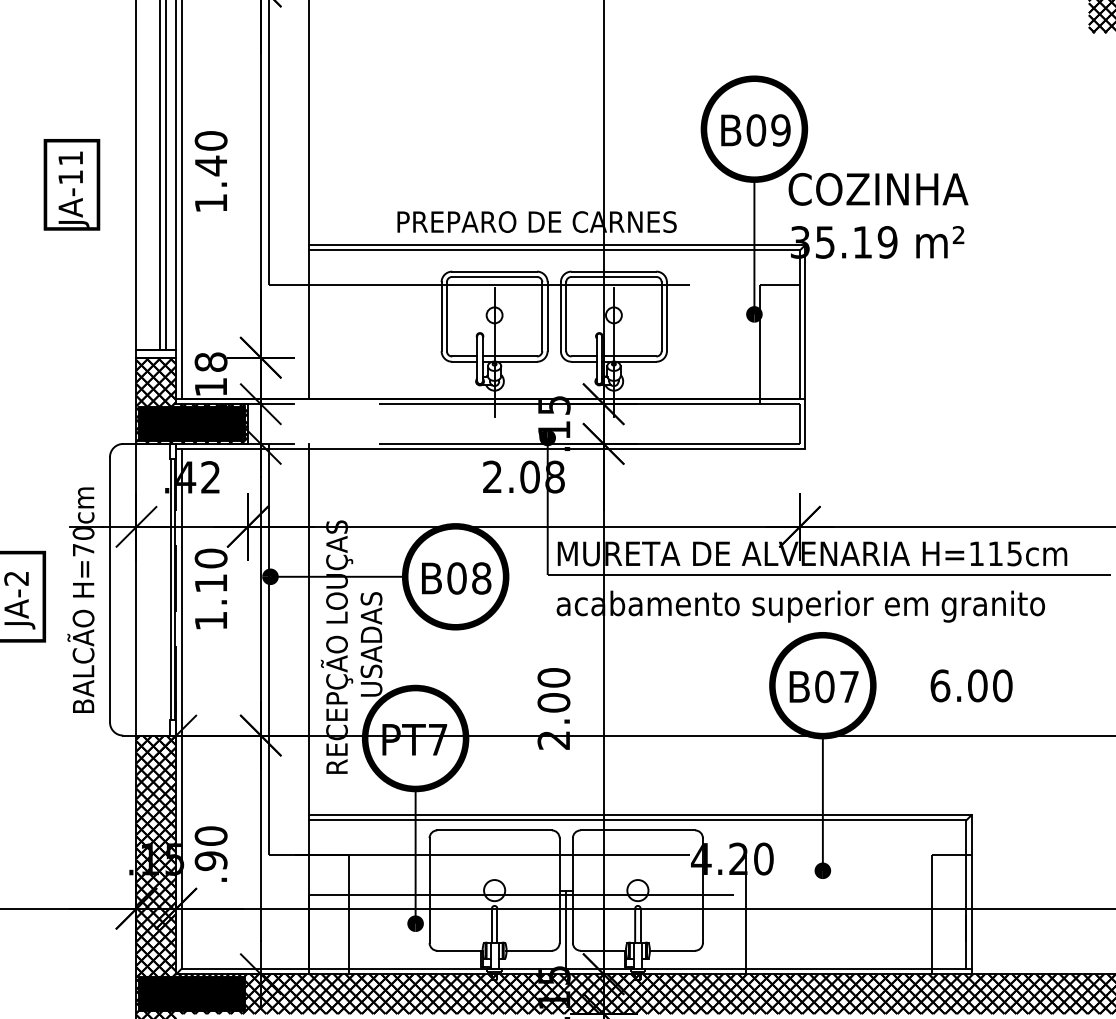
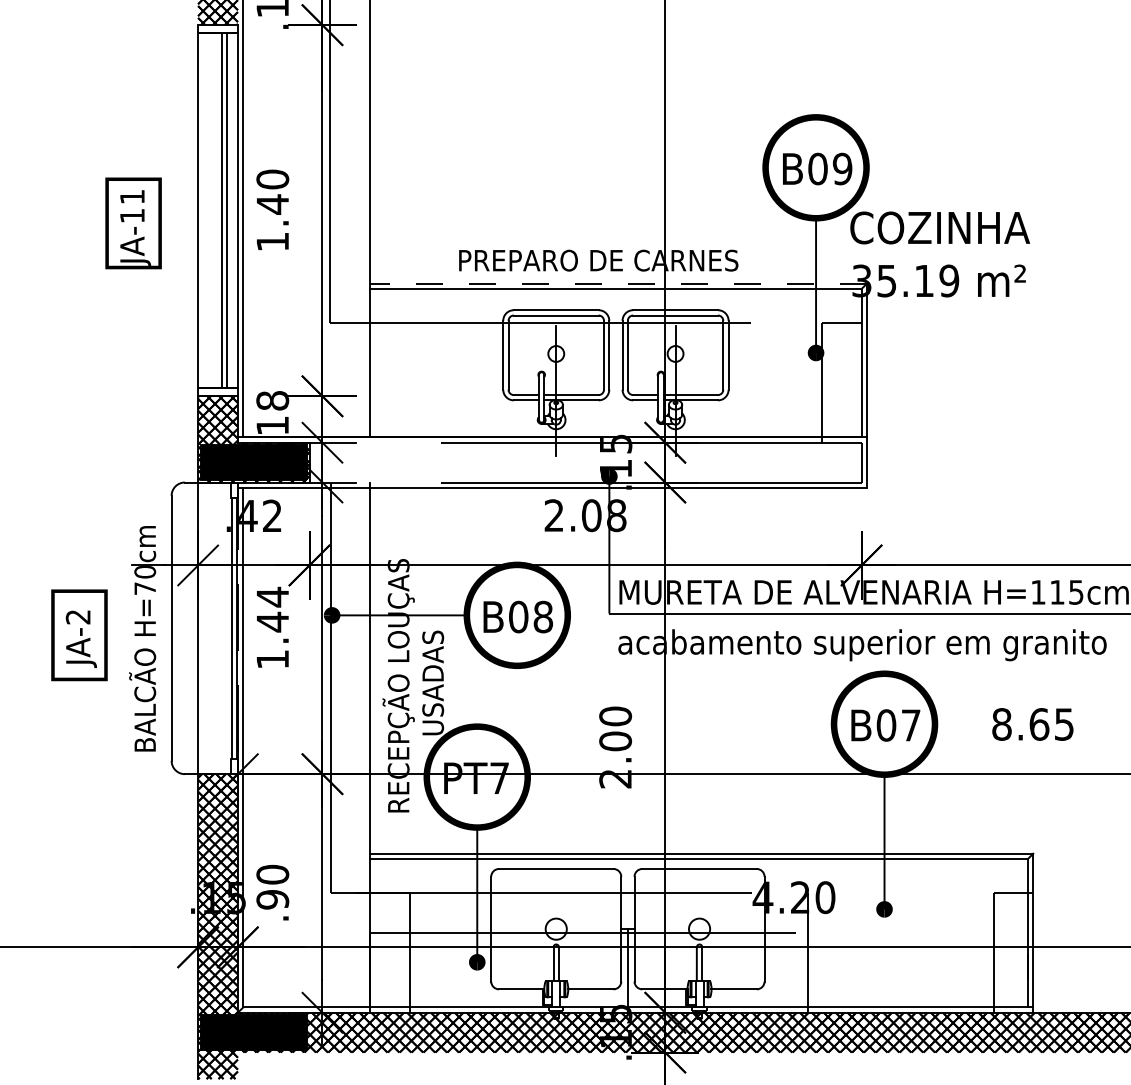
line: (556, 244) -> (618, 283), solid -> dashed
text: (210, 570) -> (272, 609), 1.10 -> 1.44
text: (971, 685) -> (1033, 724), 6.00 -> 8.65

